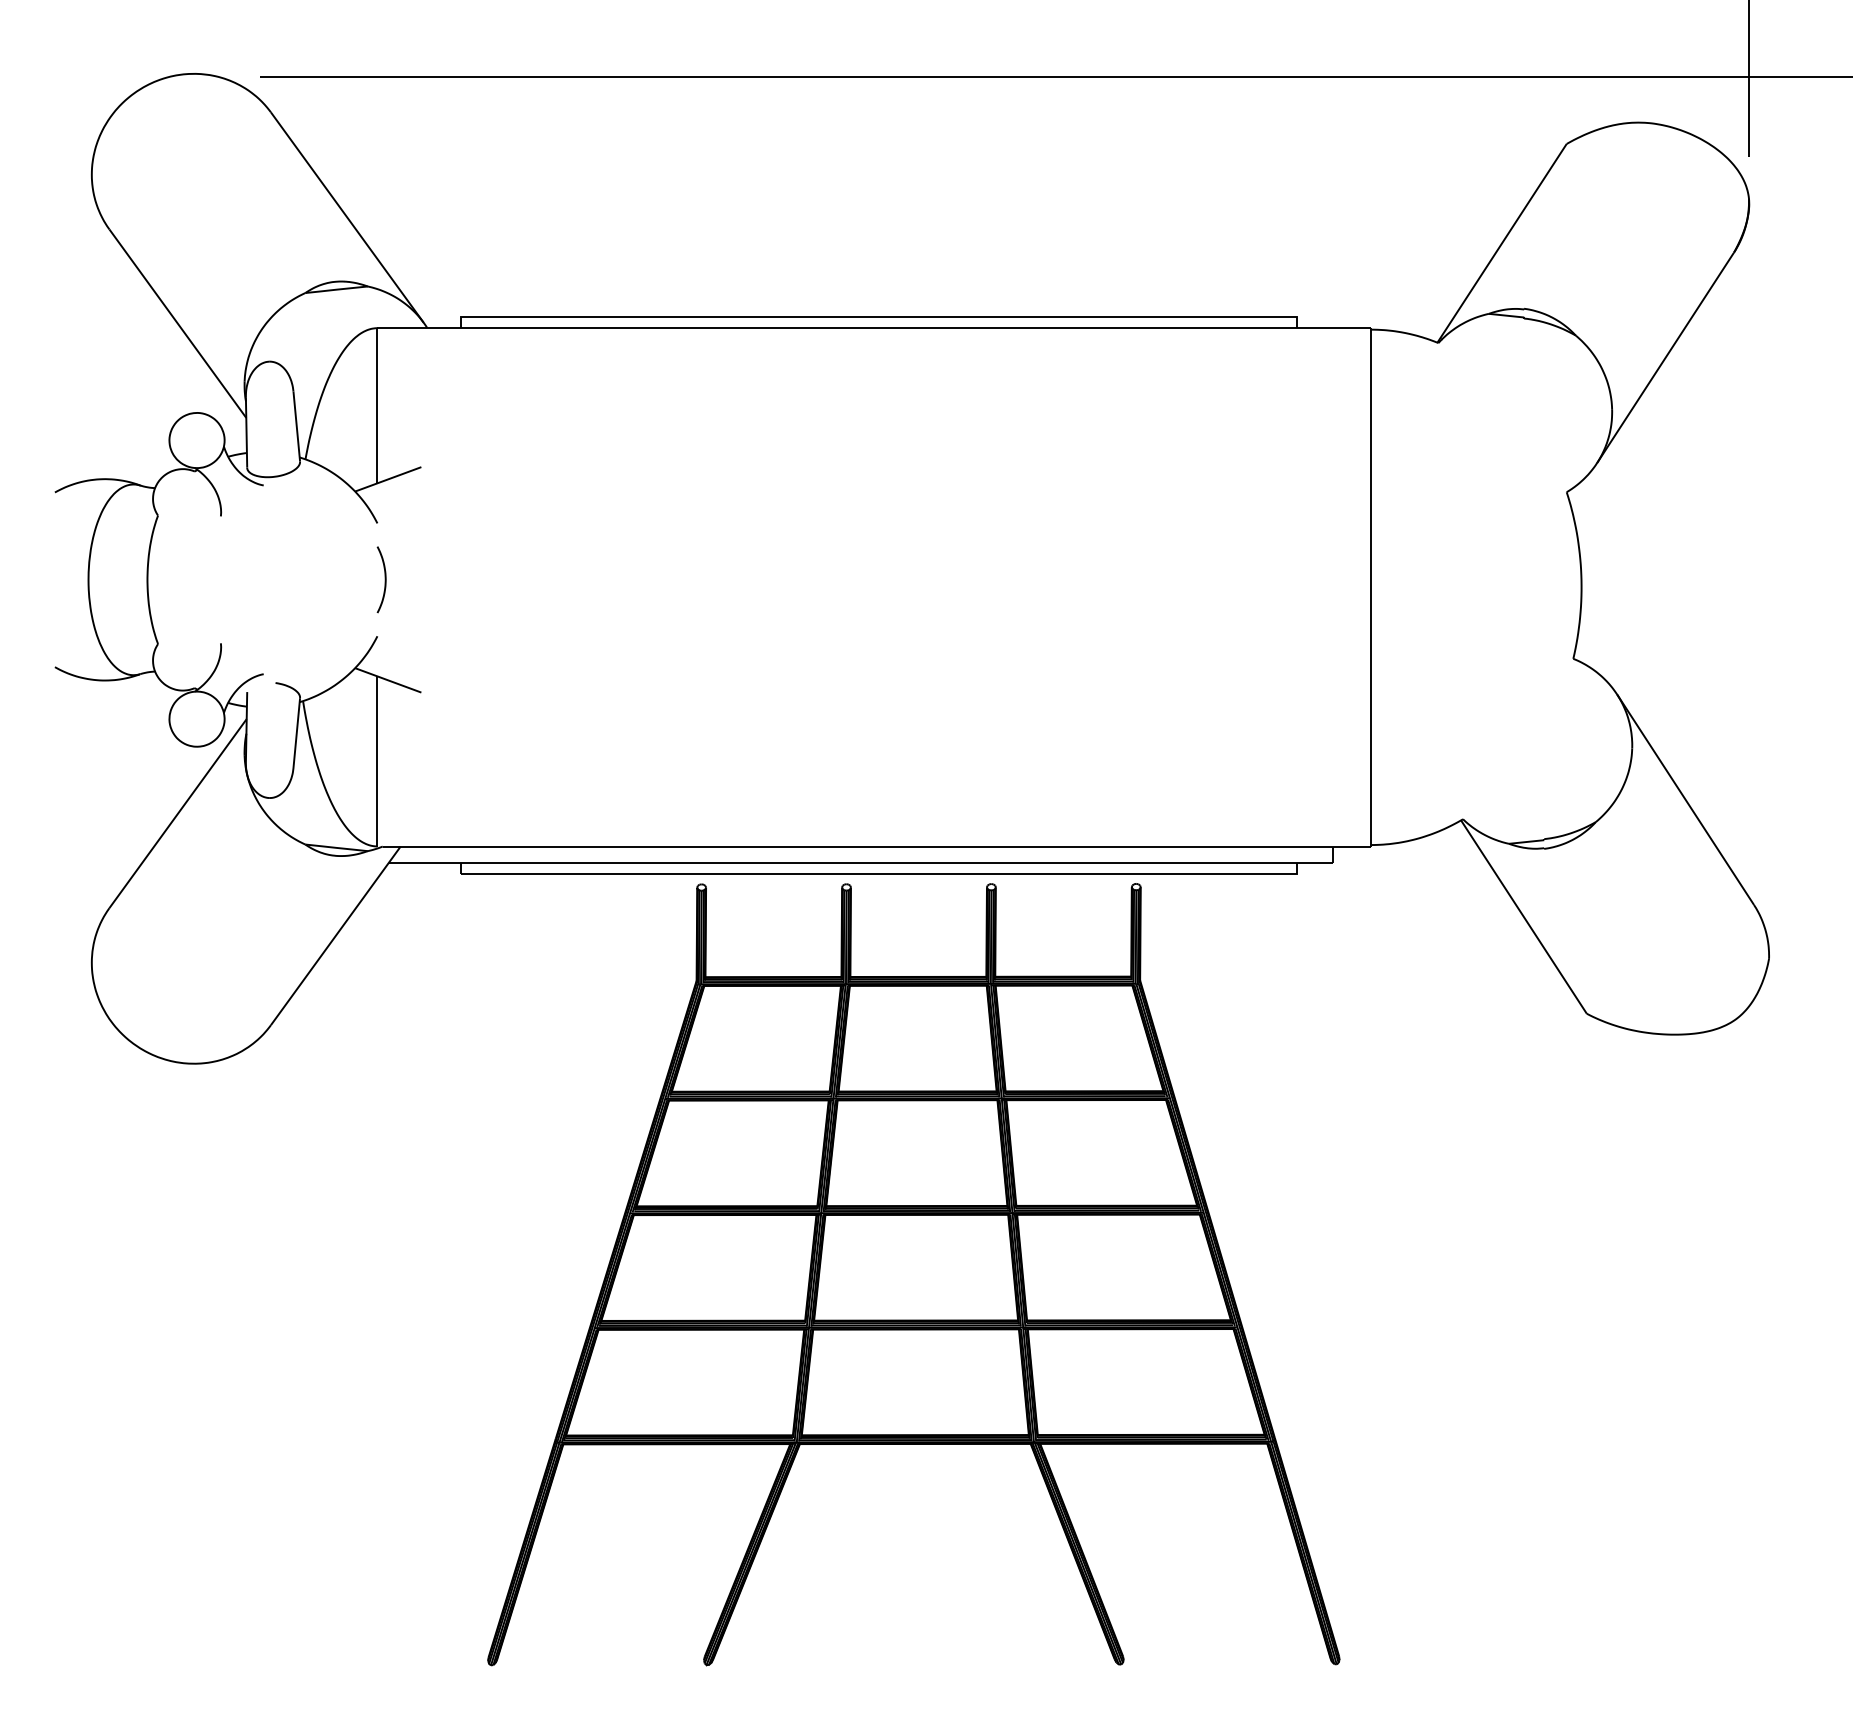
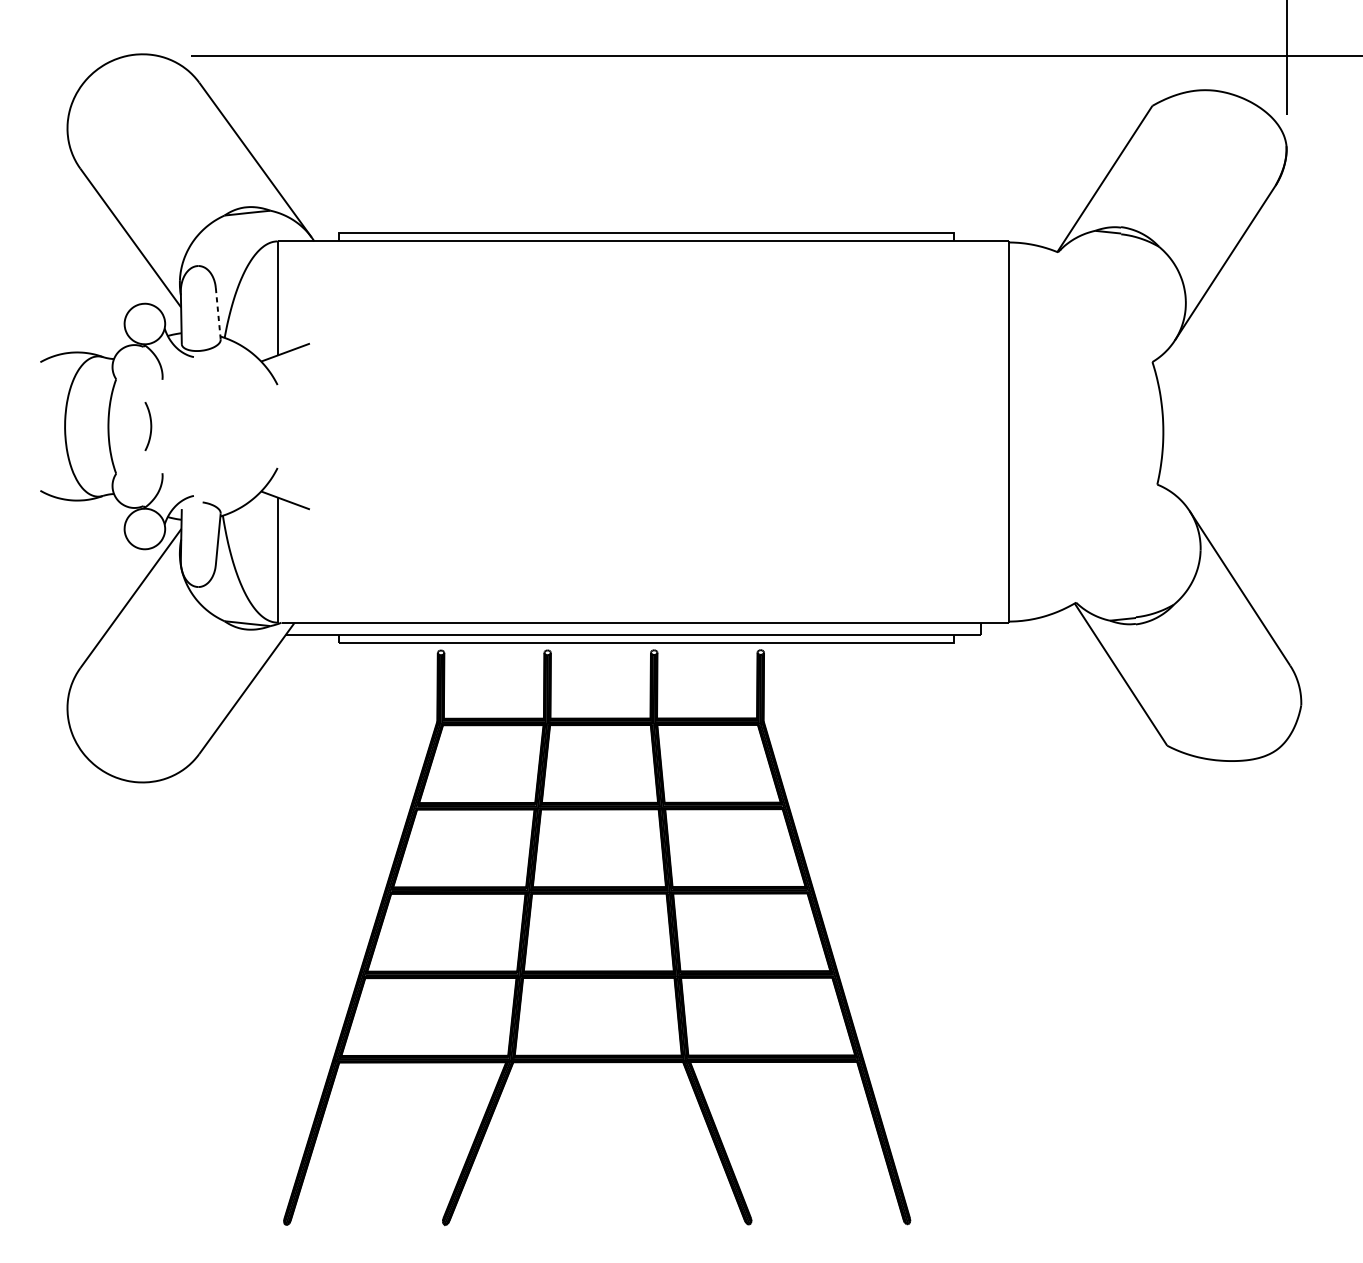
line: (296, 426) -> (218, 313), solid -> dashed
curve: (384, 579) -> (150, 426), moved
part: (913, 1274) -> (596, 937), moved

